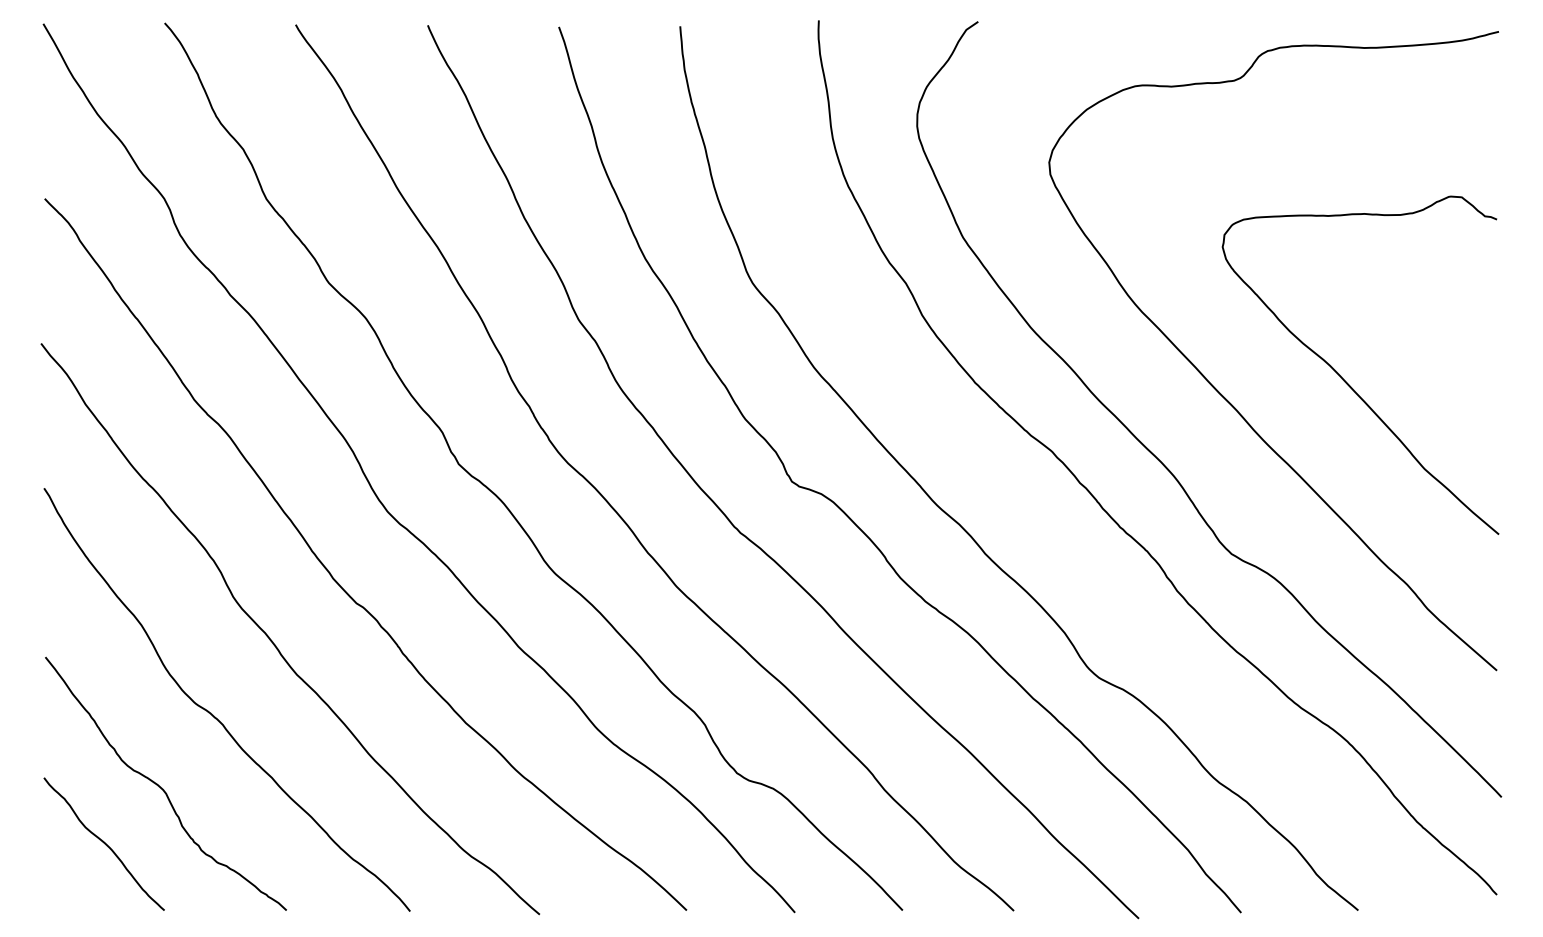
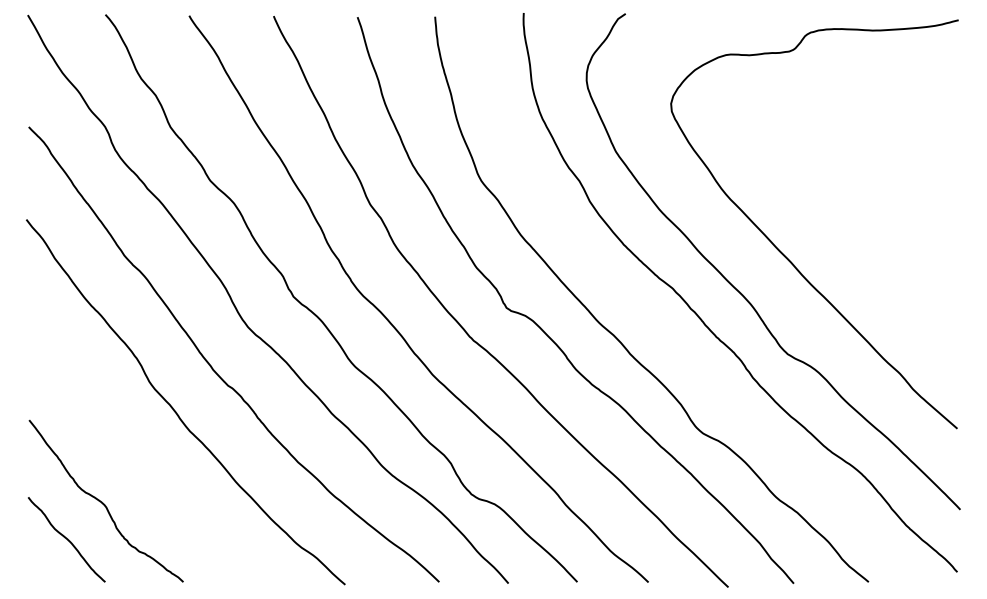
curve: (1345, 379) -> (860, 242), removed
curve: (211, 712) -> (135, 455), removed

